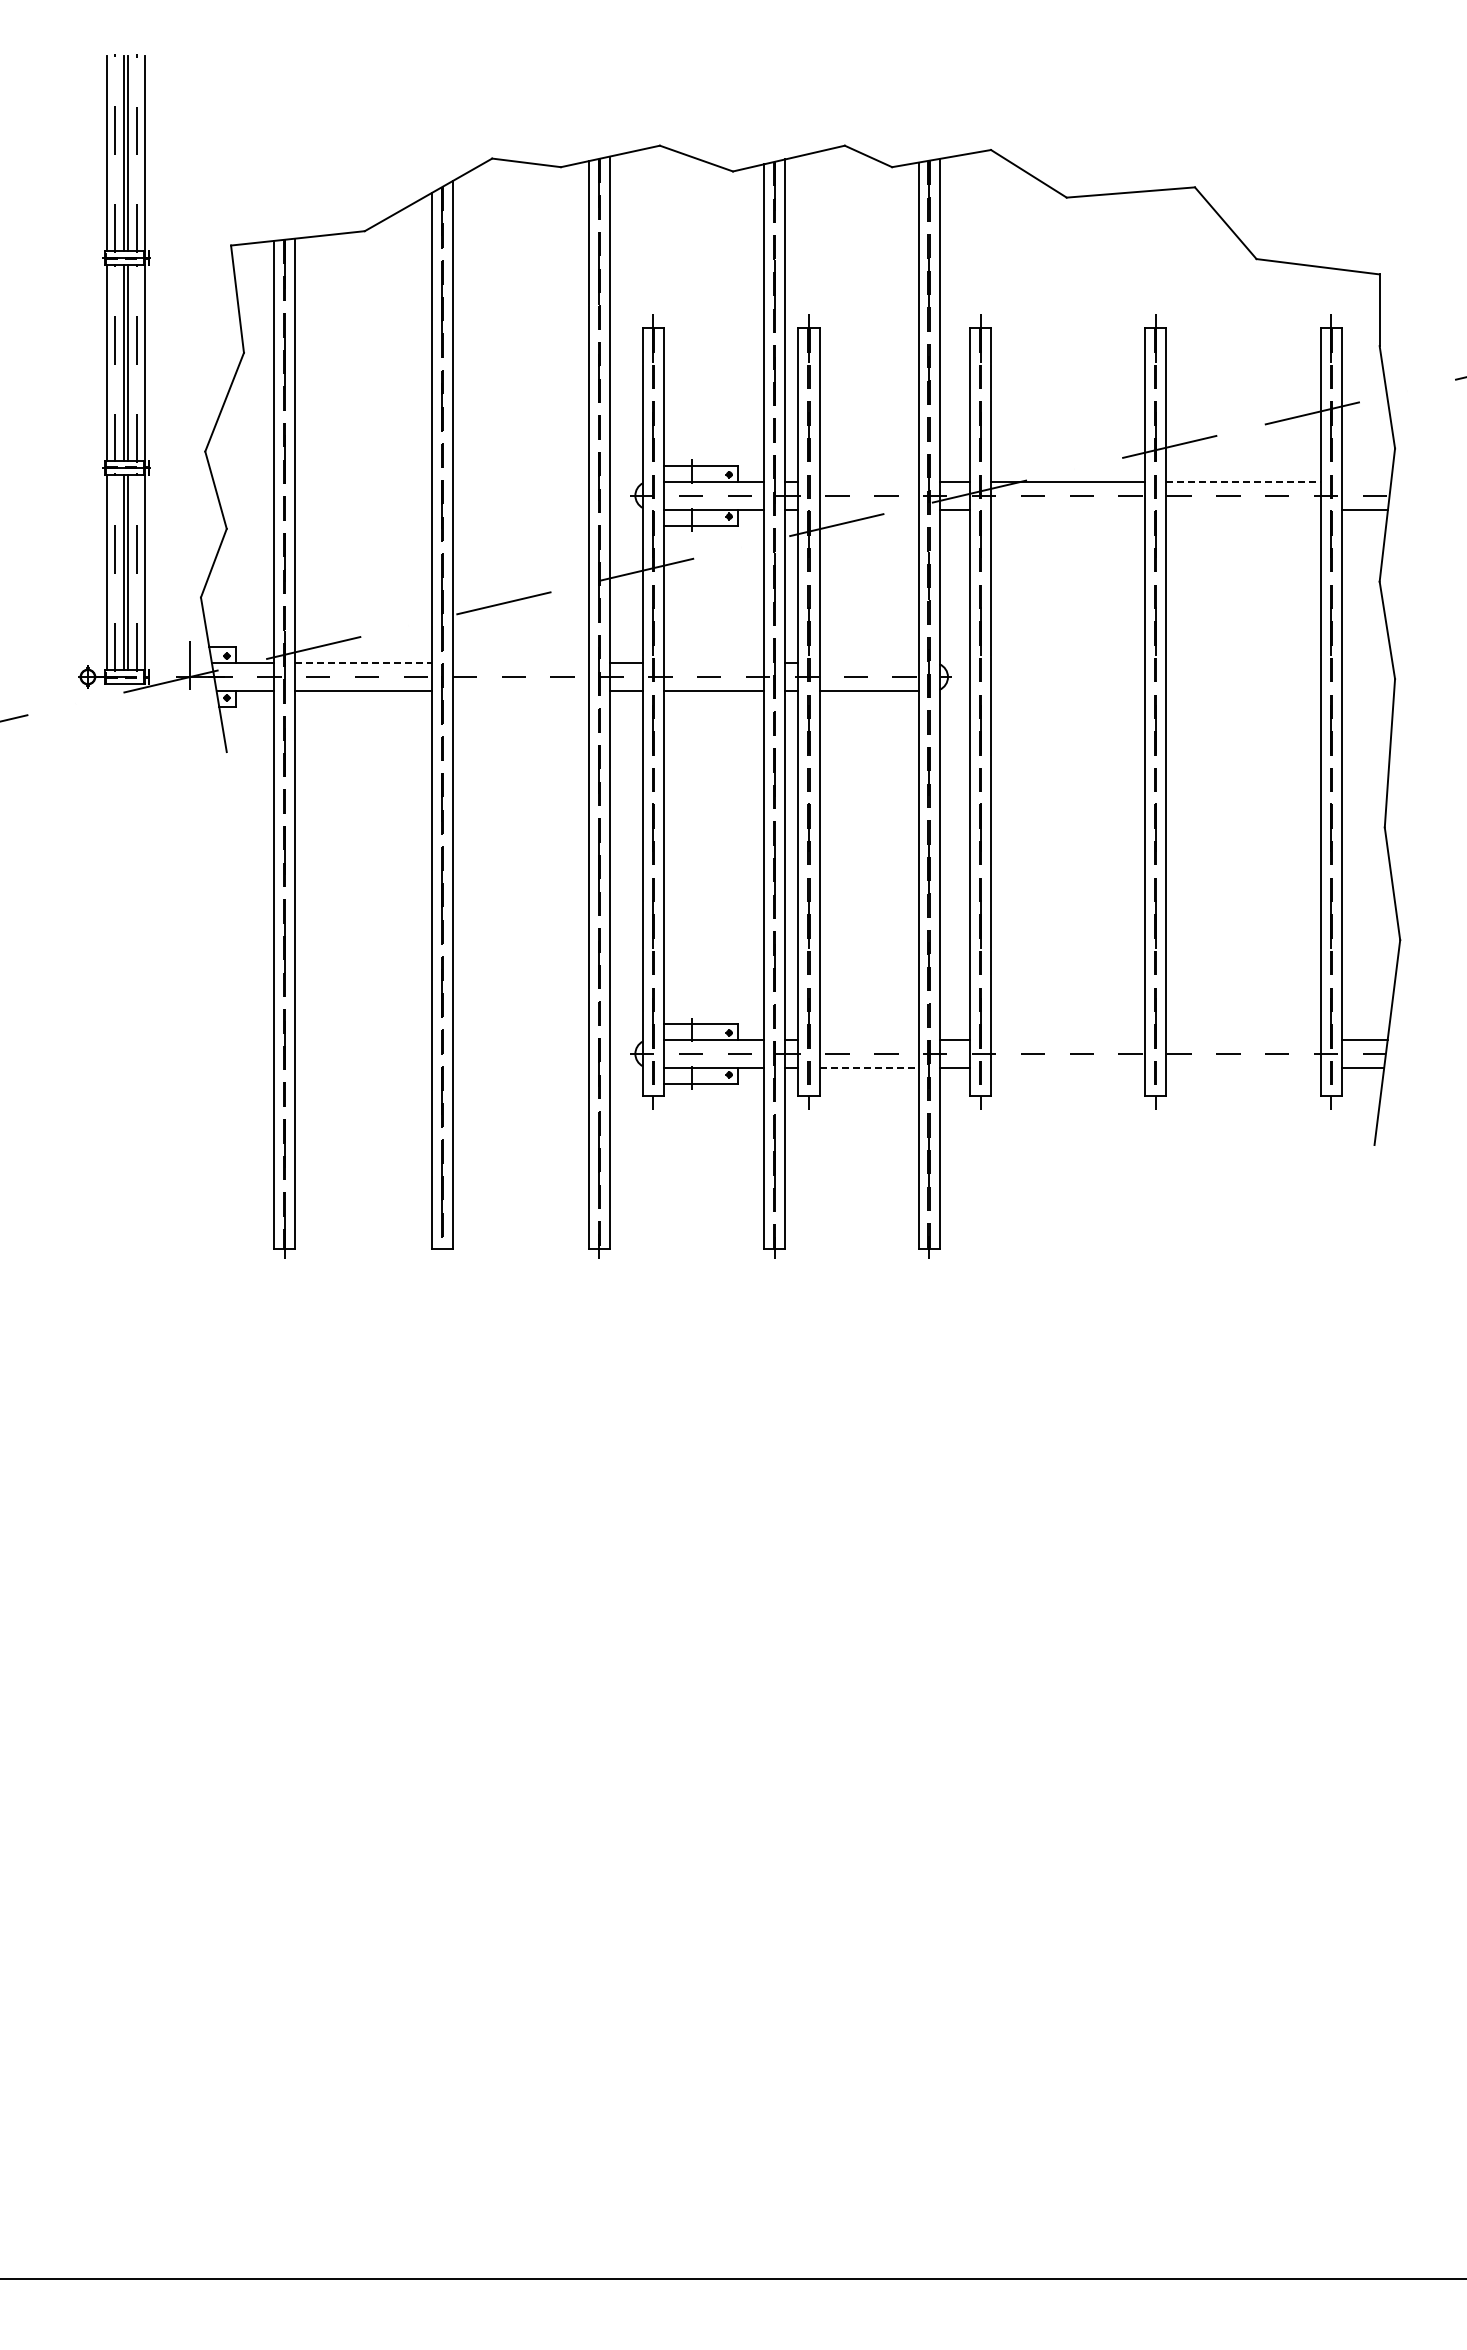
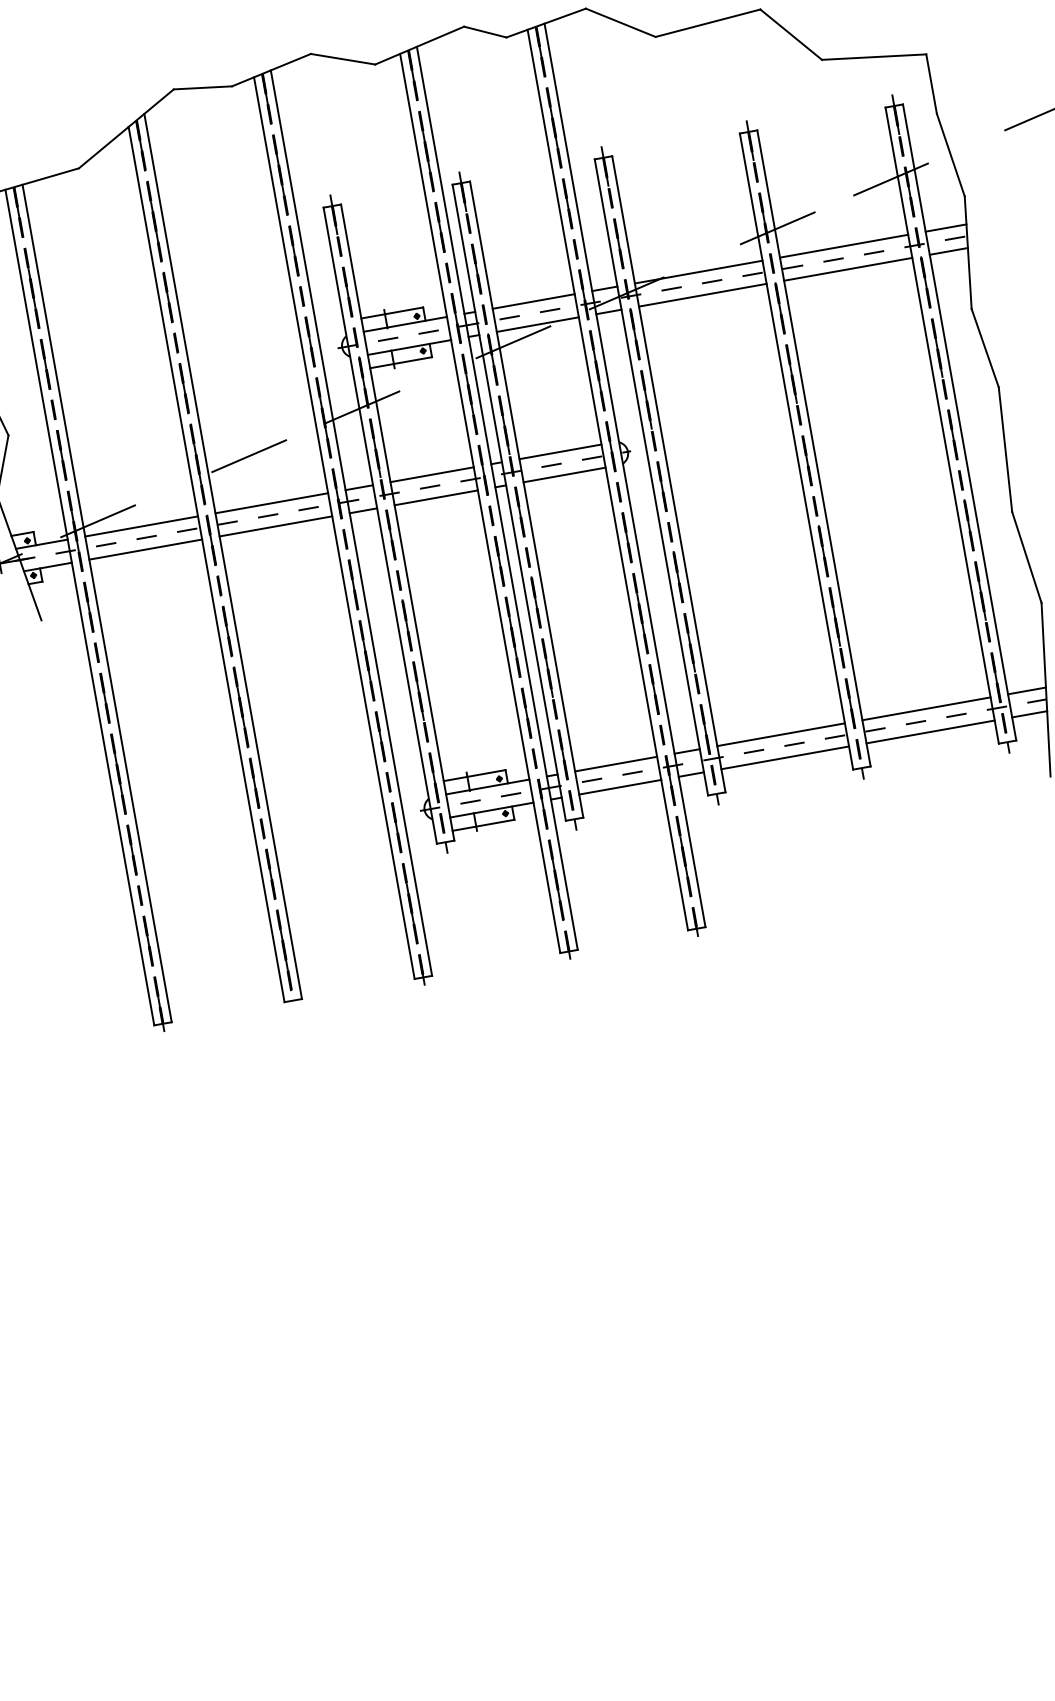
line: (868, 481) -> (533, 301), added
line: (1244, 481) -> (844, 245), dashed -> solid
line: (1366, 481) -> (945, 227), added
line: (868, 509) -> (537, 324), added
line: (1068, 509) -> (703, 295), added
line: (1243, 509) -> (848, 269), added
line: (364, 663) -> (142, 526), dashed -> solid
line: (520, 663) -> (271, 503), added
line: (713, 663) -> (431, 475), added
line: (868, 663) -> (560, 452), added
line: (520, 691) -> (275, 526), added
line: (868, 1039) -> (615, 763), added
line: (1068, 1039) -> (781, 734), added
line: (1243, 1039) -> (926, 708), added
line: (869, 1067) -> (620, 786), dashed -> solid
line: (1068, 1067) -> (785, 757), added
line: (1243, 1067) -> (930, 731), added

